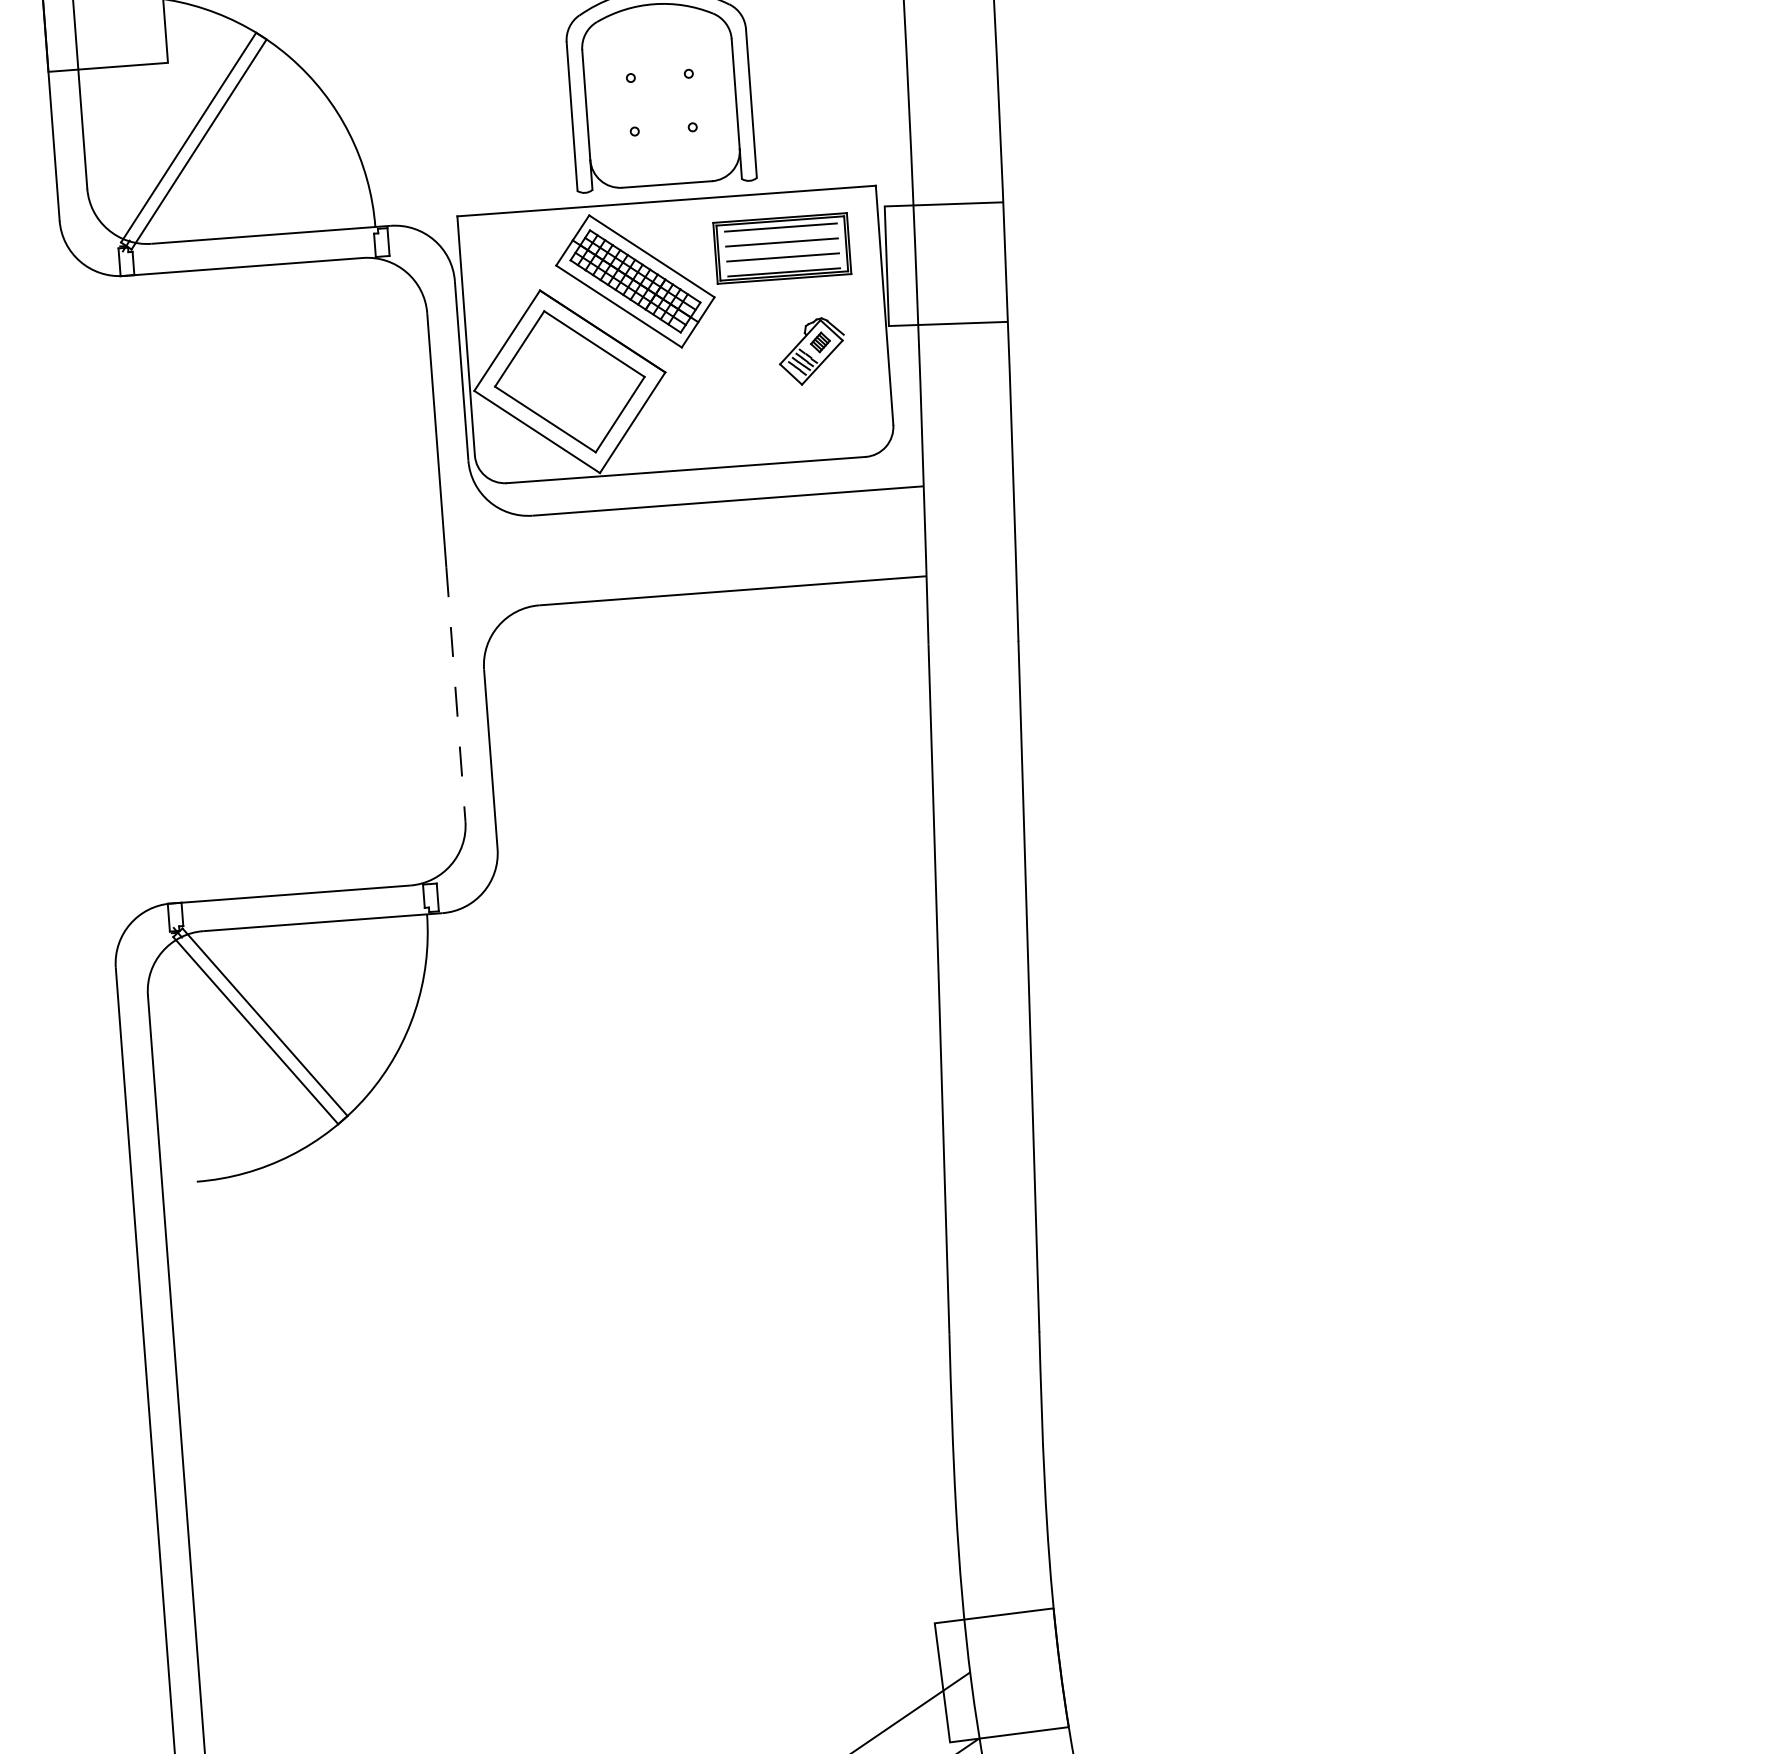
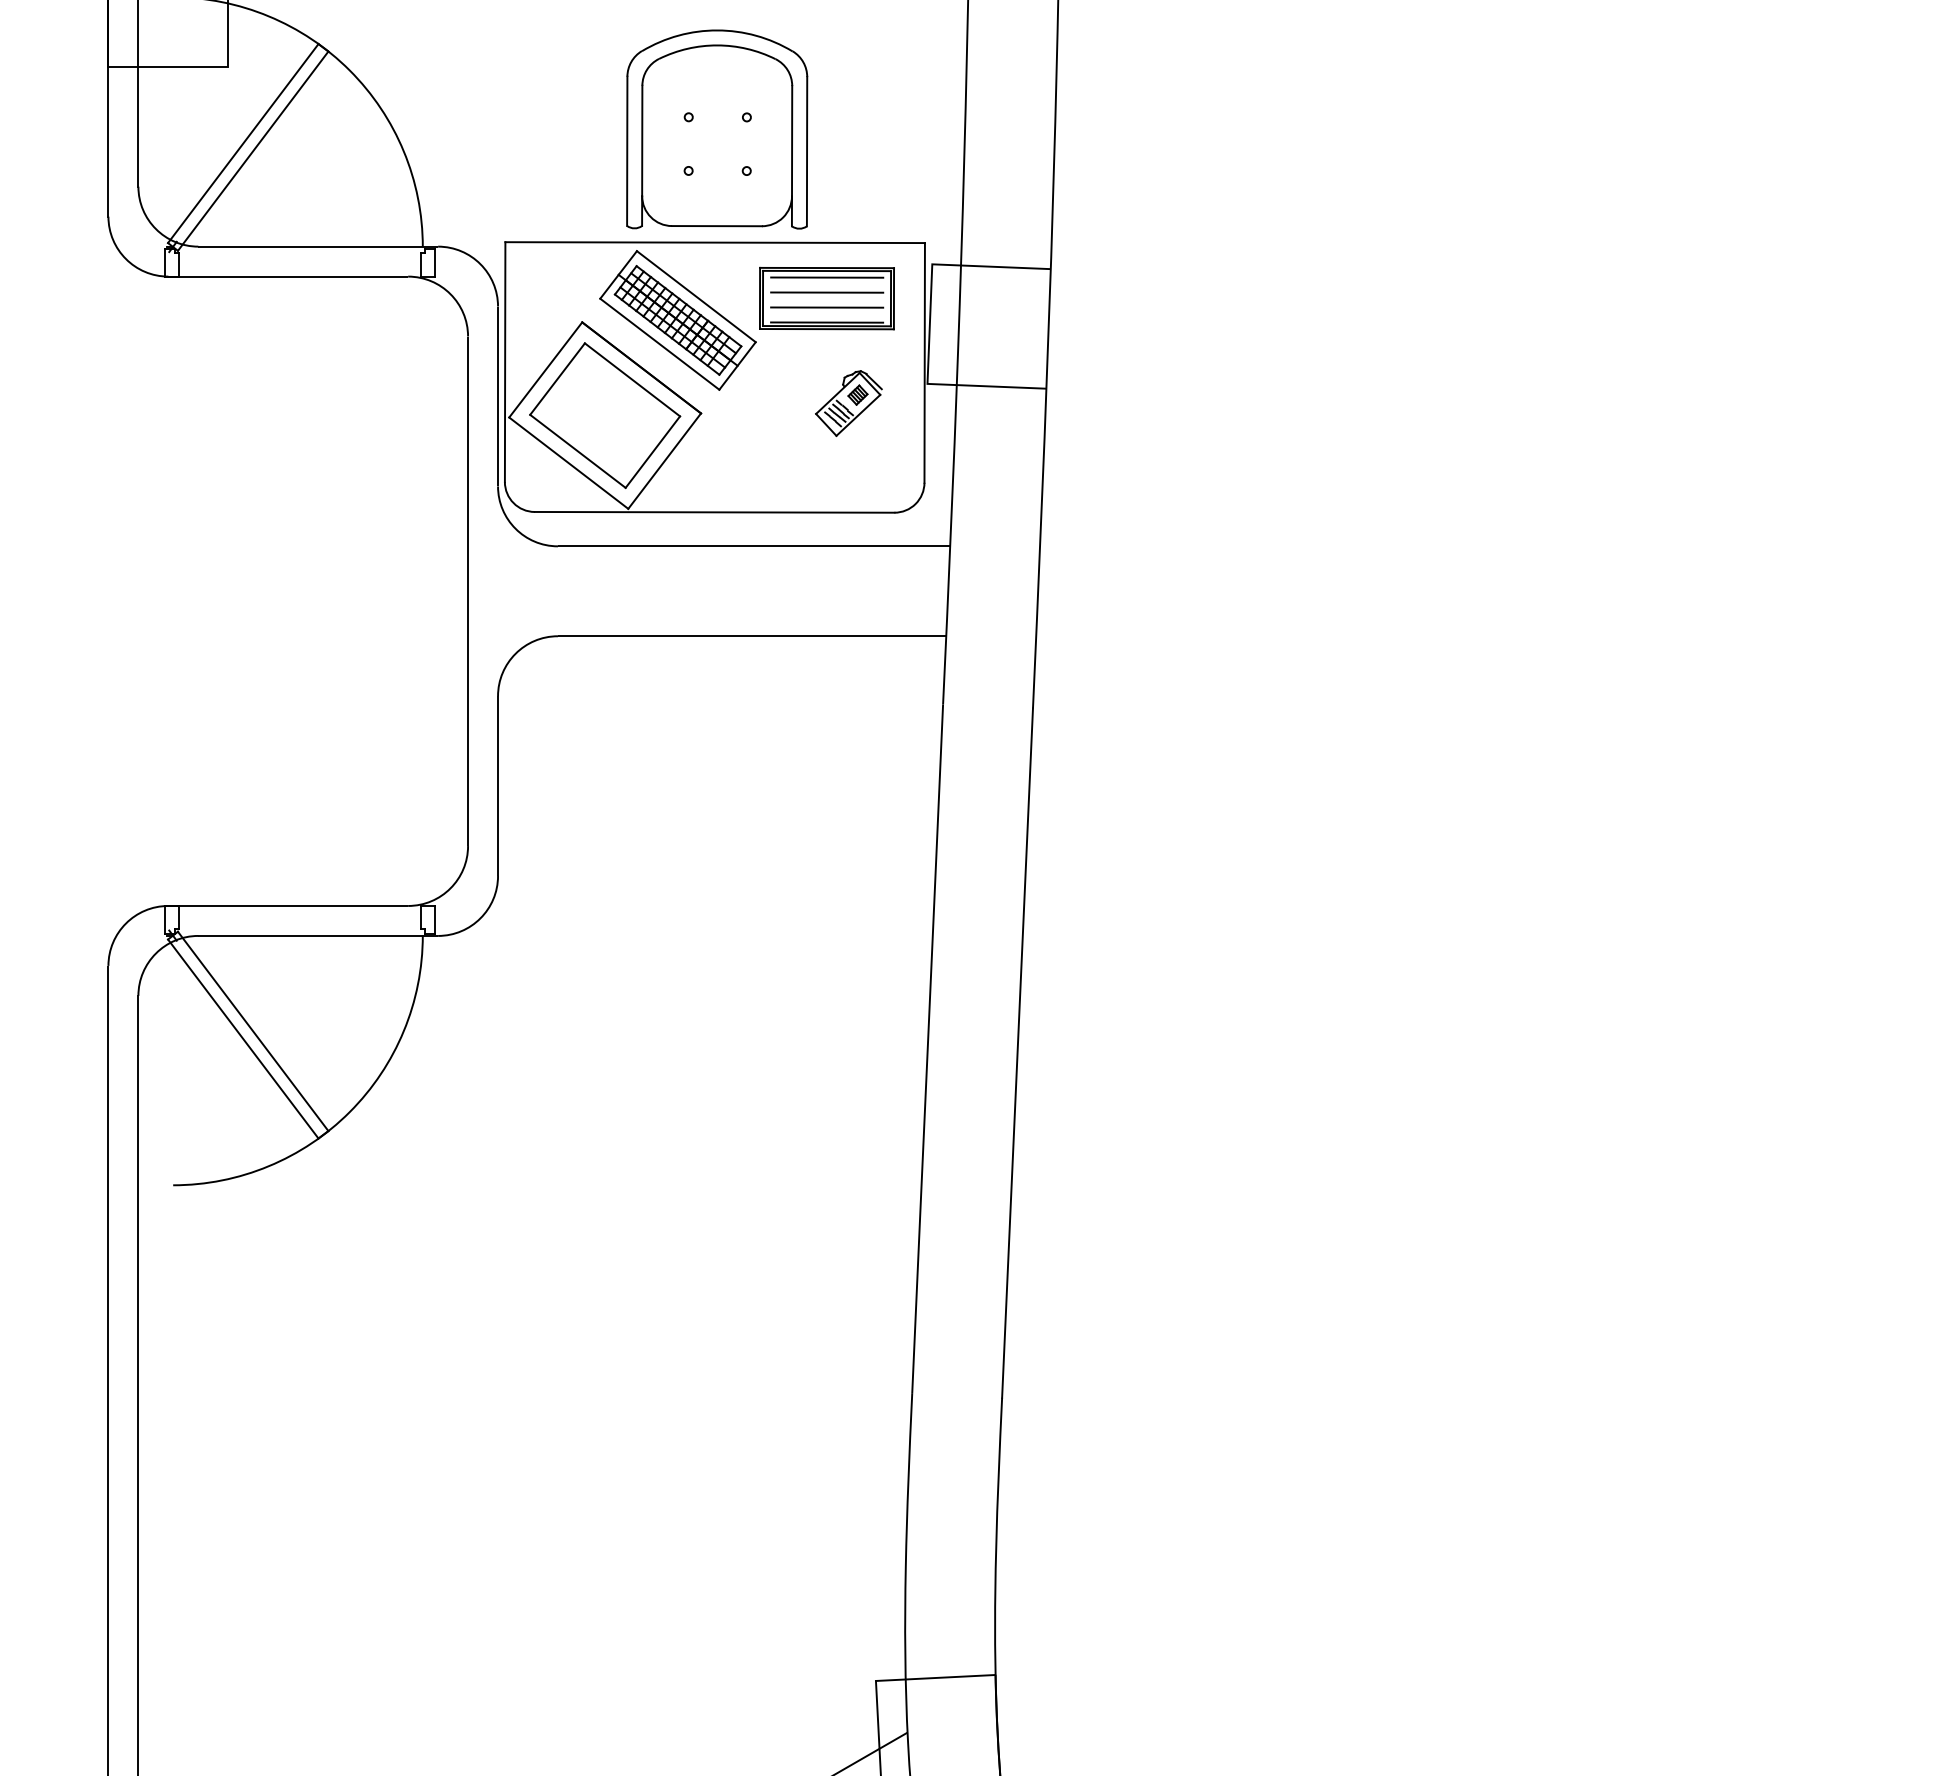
line: (456, 695) -> (468, 719), dashed -> solid

